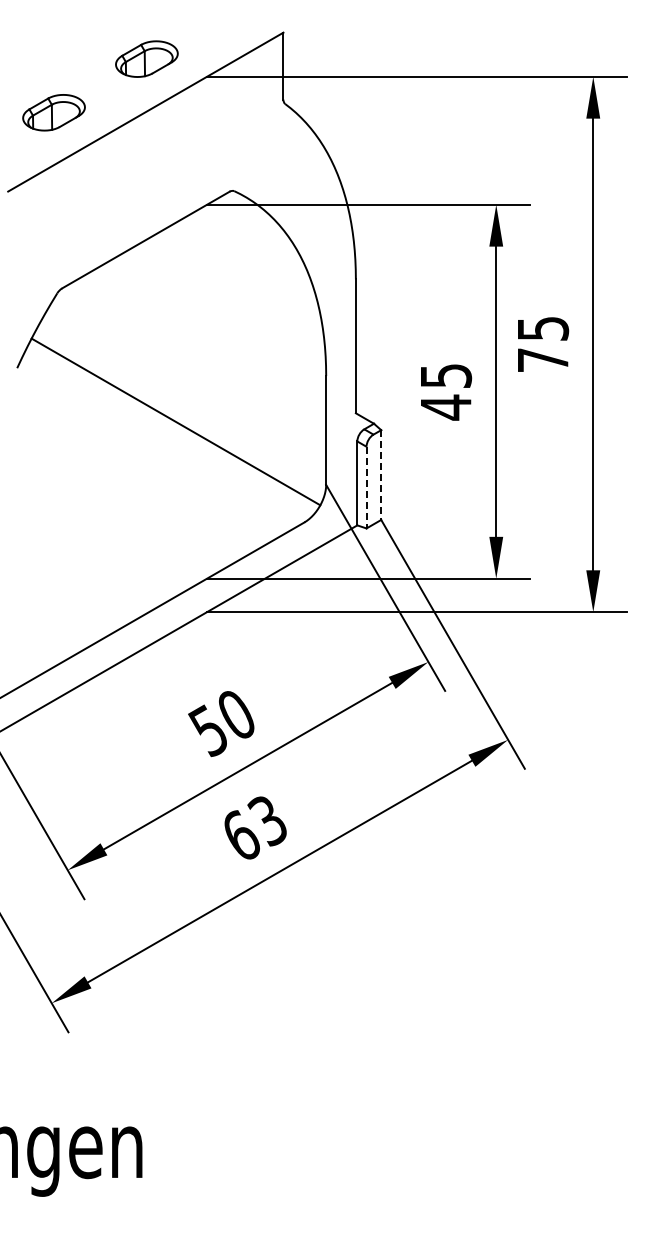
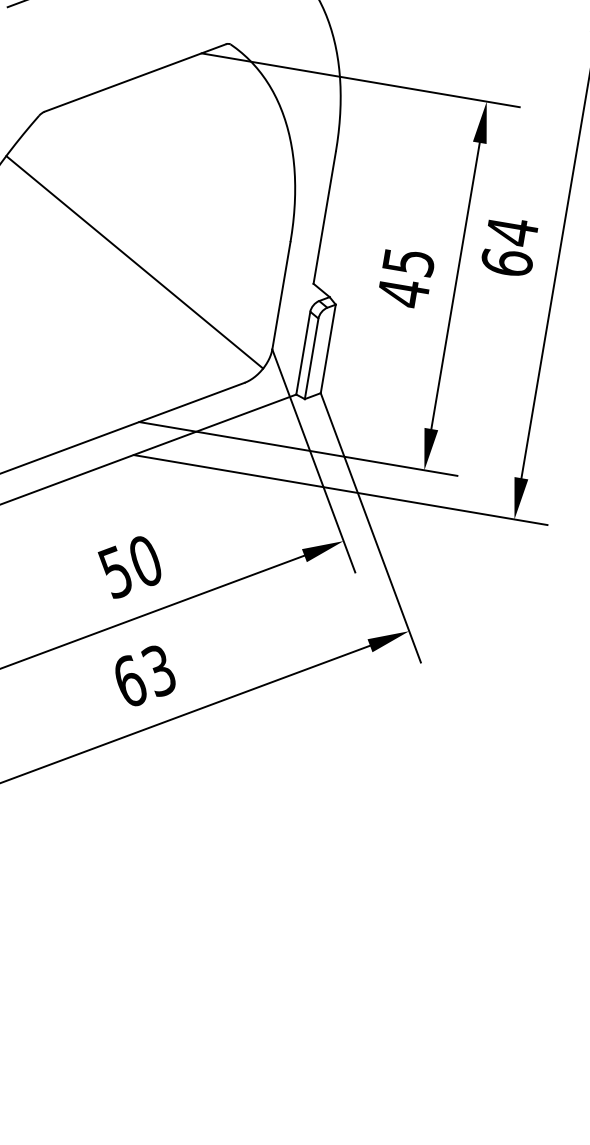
text: (543, 343) -> (510, 246), 75 -> 64
line: (381, 475) -> (328, 349), dashed -> solid
line: (366, 487) -> (311, 358), dashed -> solid

